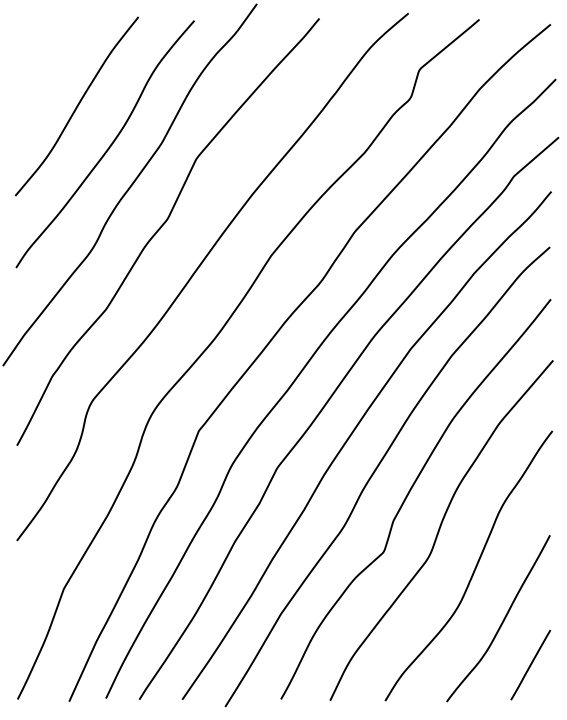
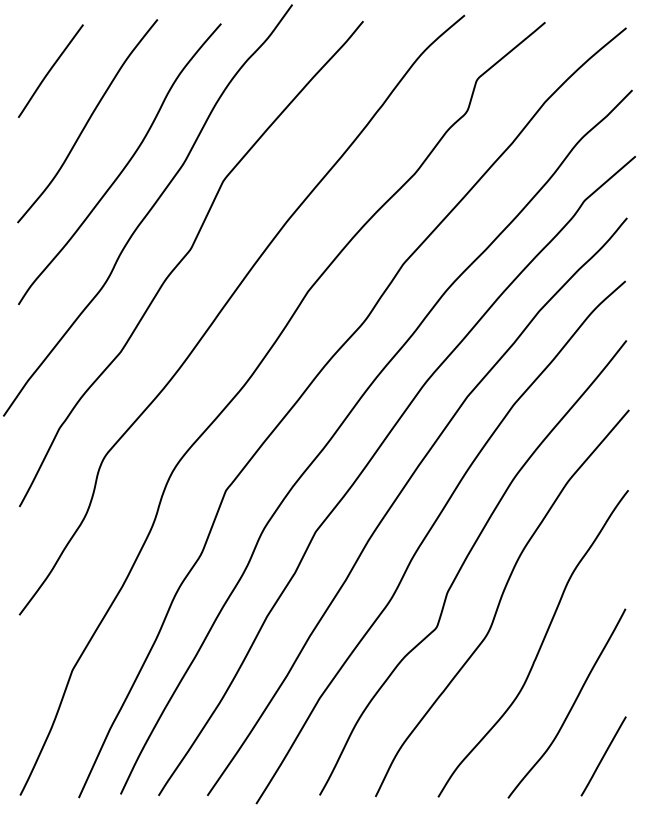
curve: (44, 62) -> (50, 71), added

